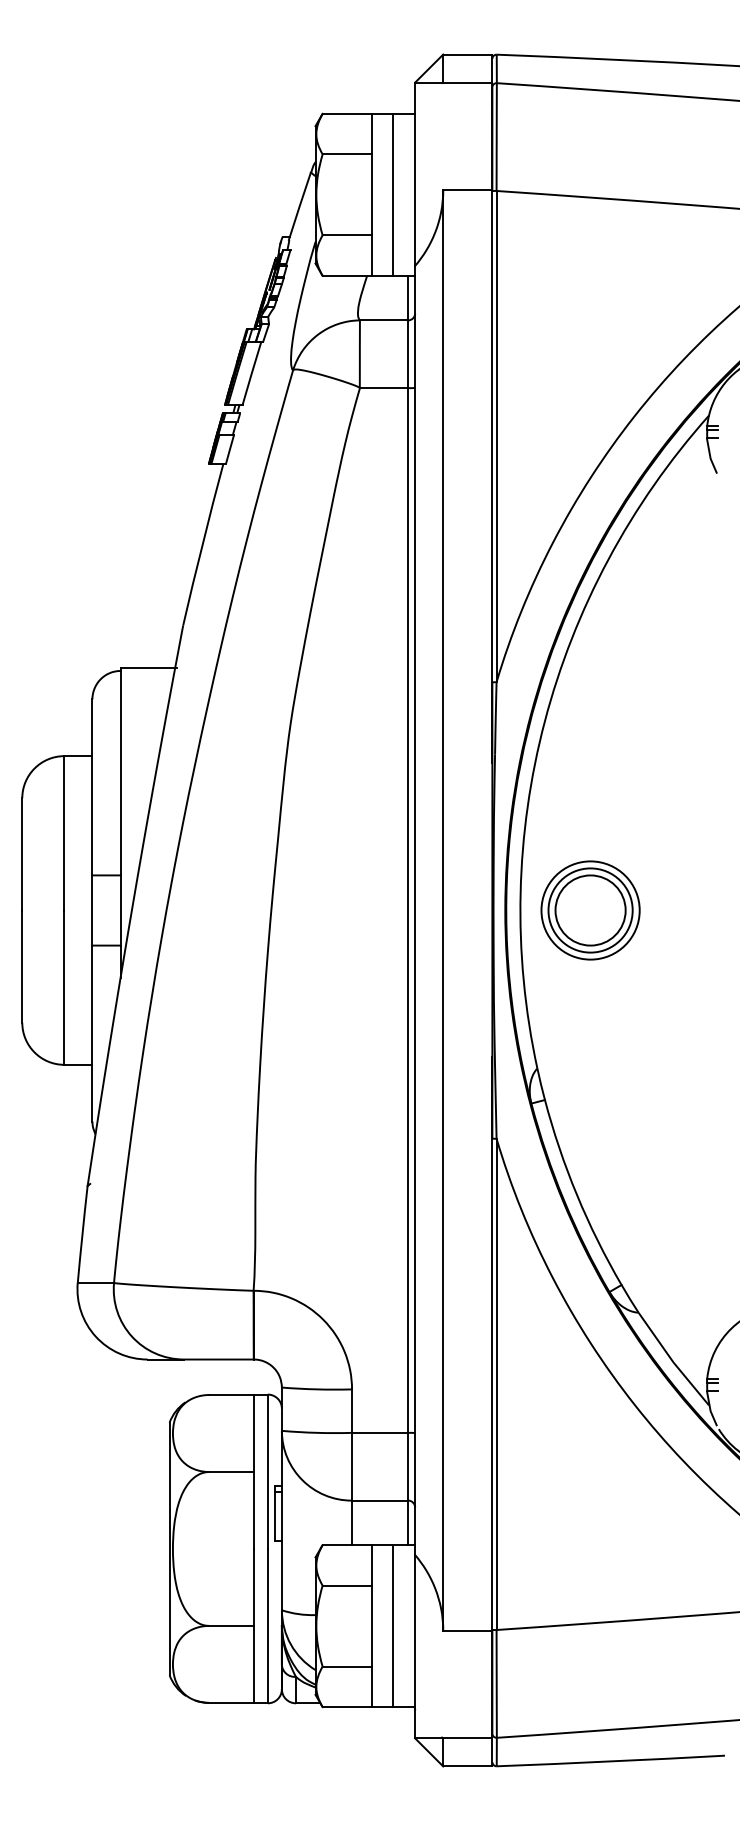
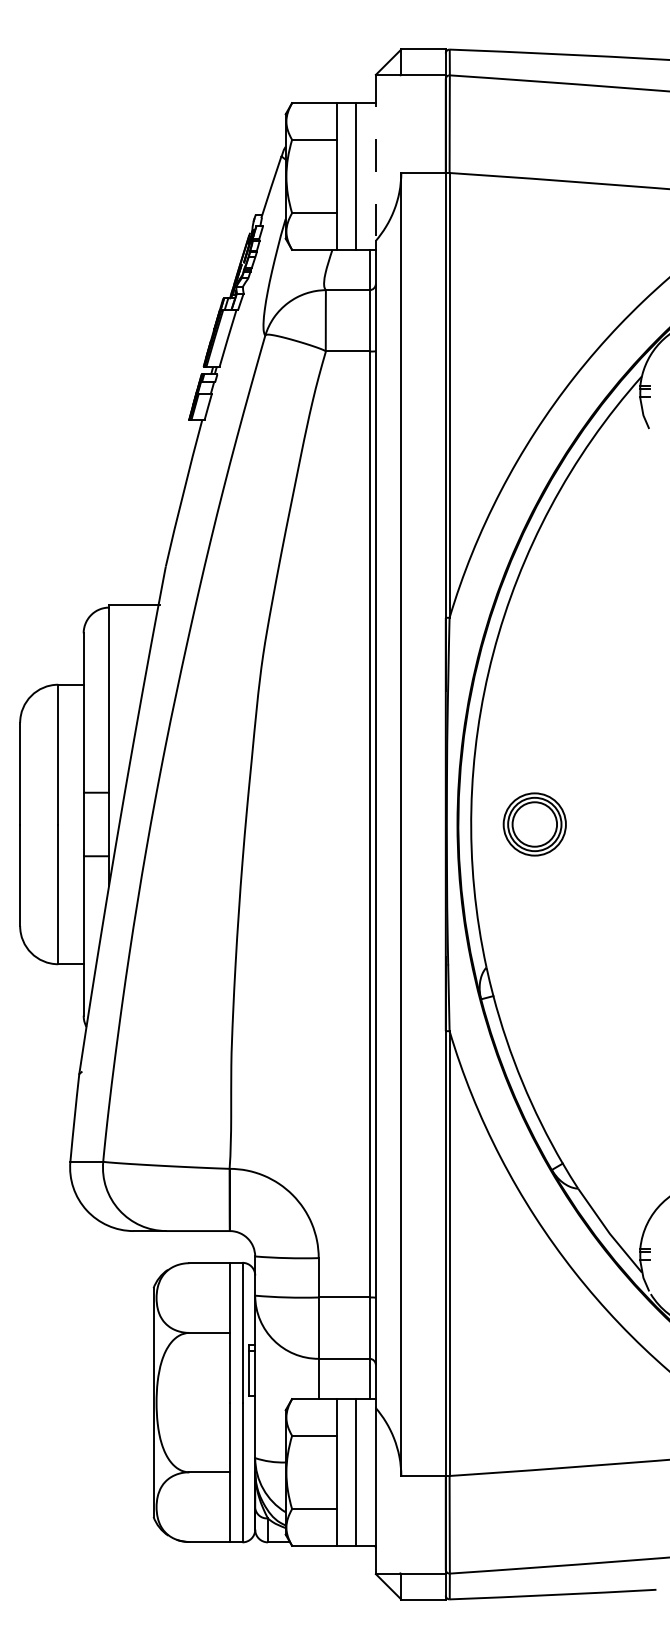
line: (414, 174) -> (375, 158), solid -> dashed
part: (590, 910) -> (534, 824), size x0.7

